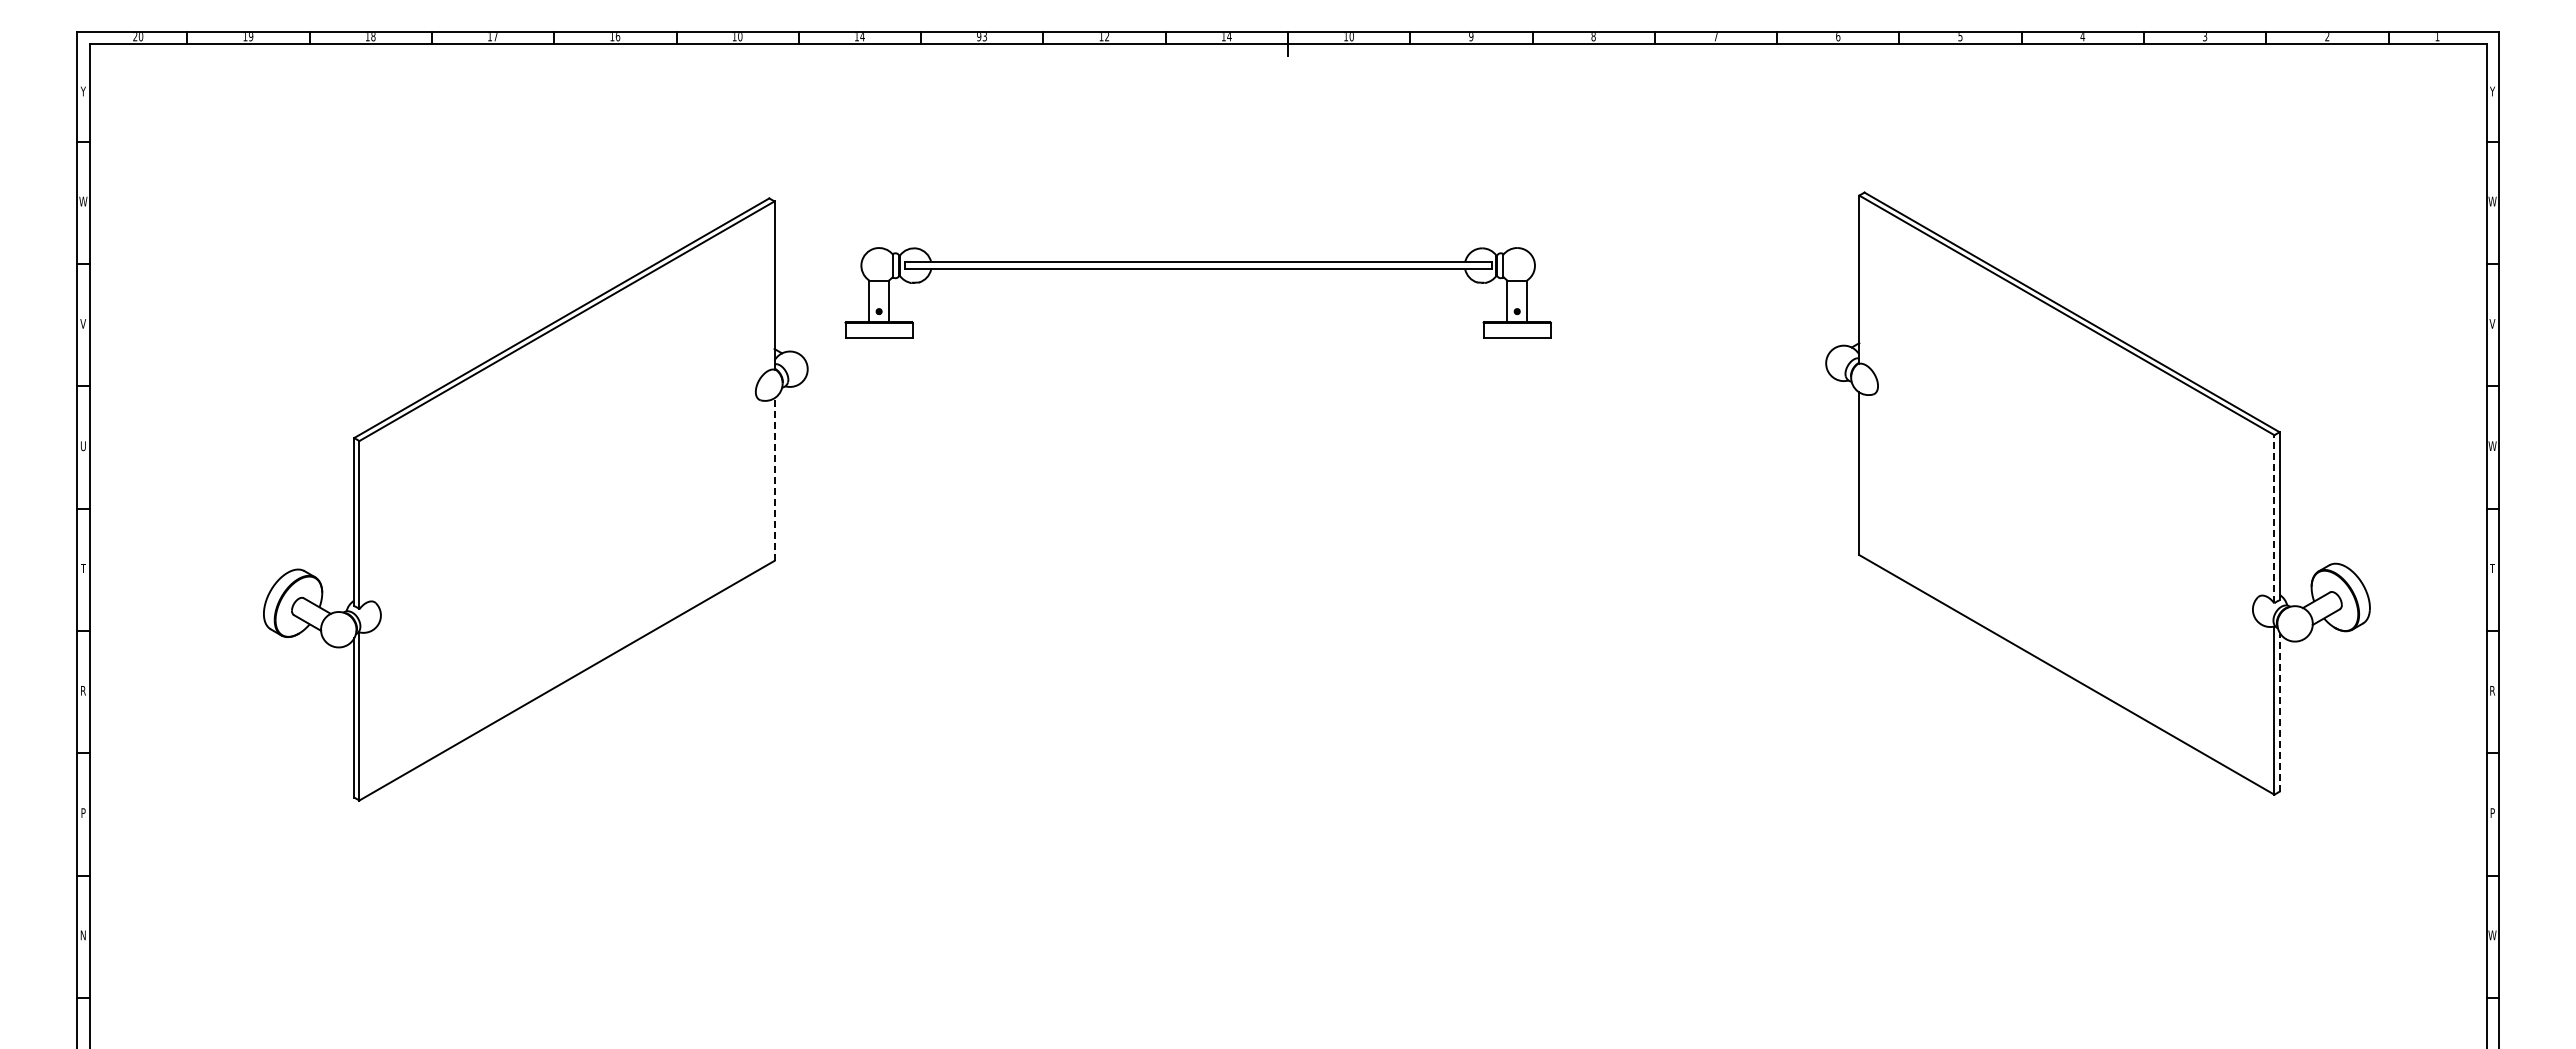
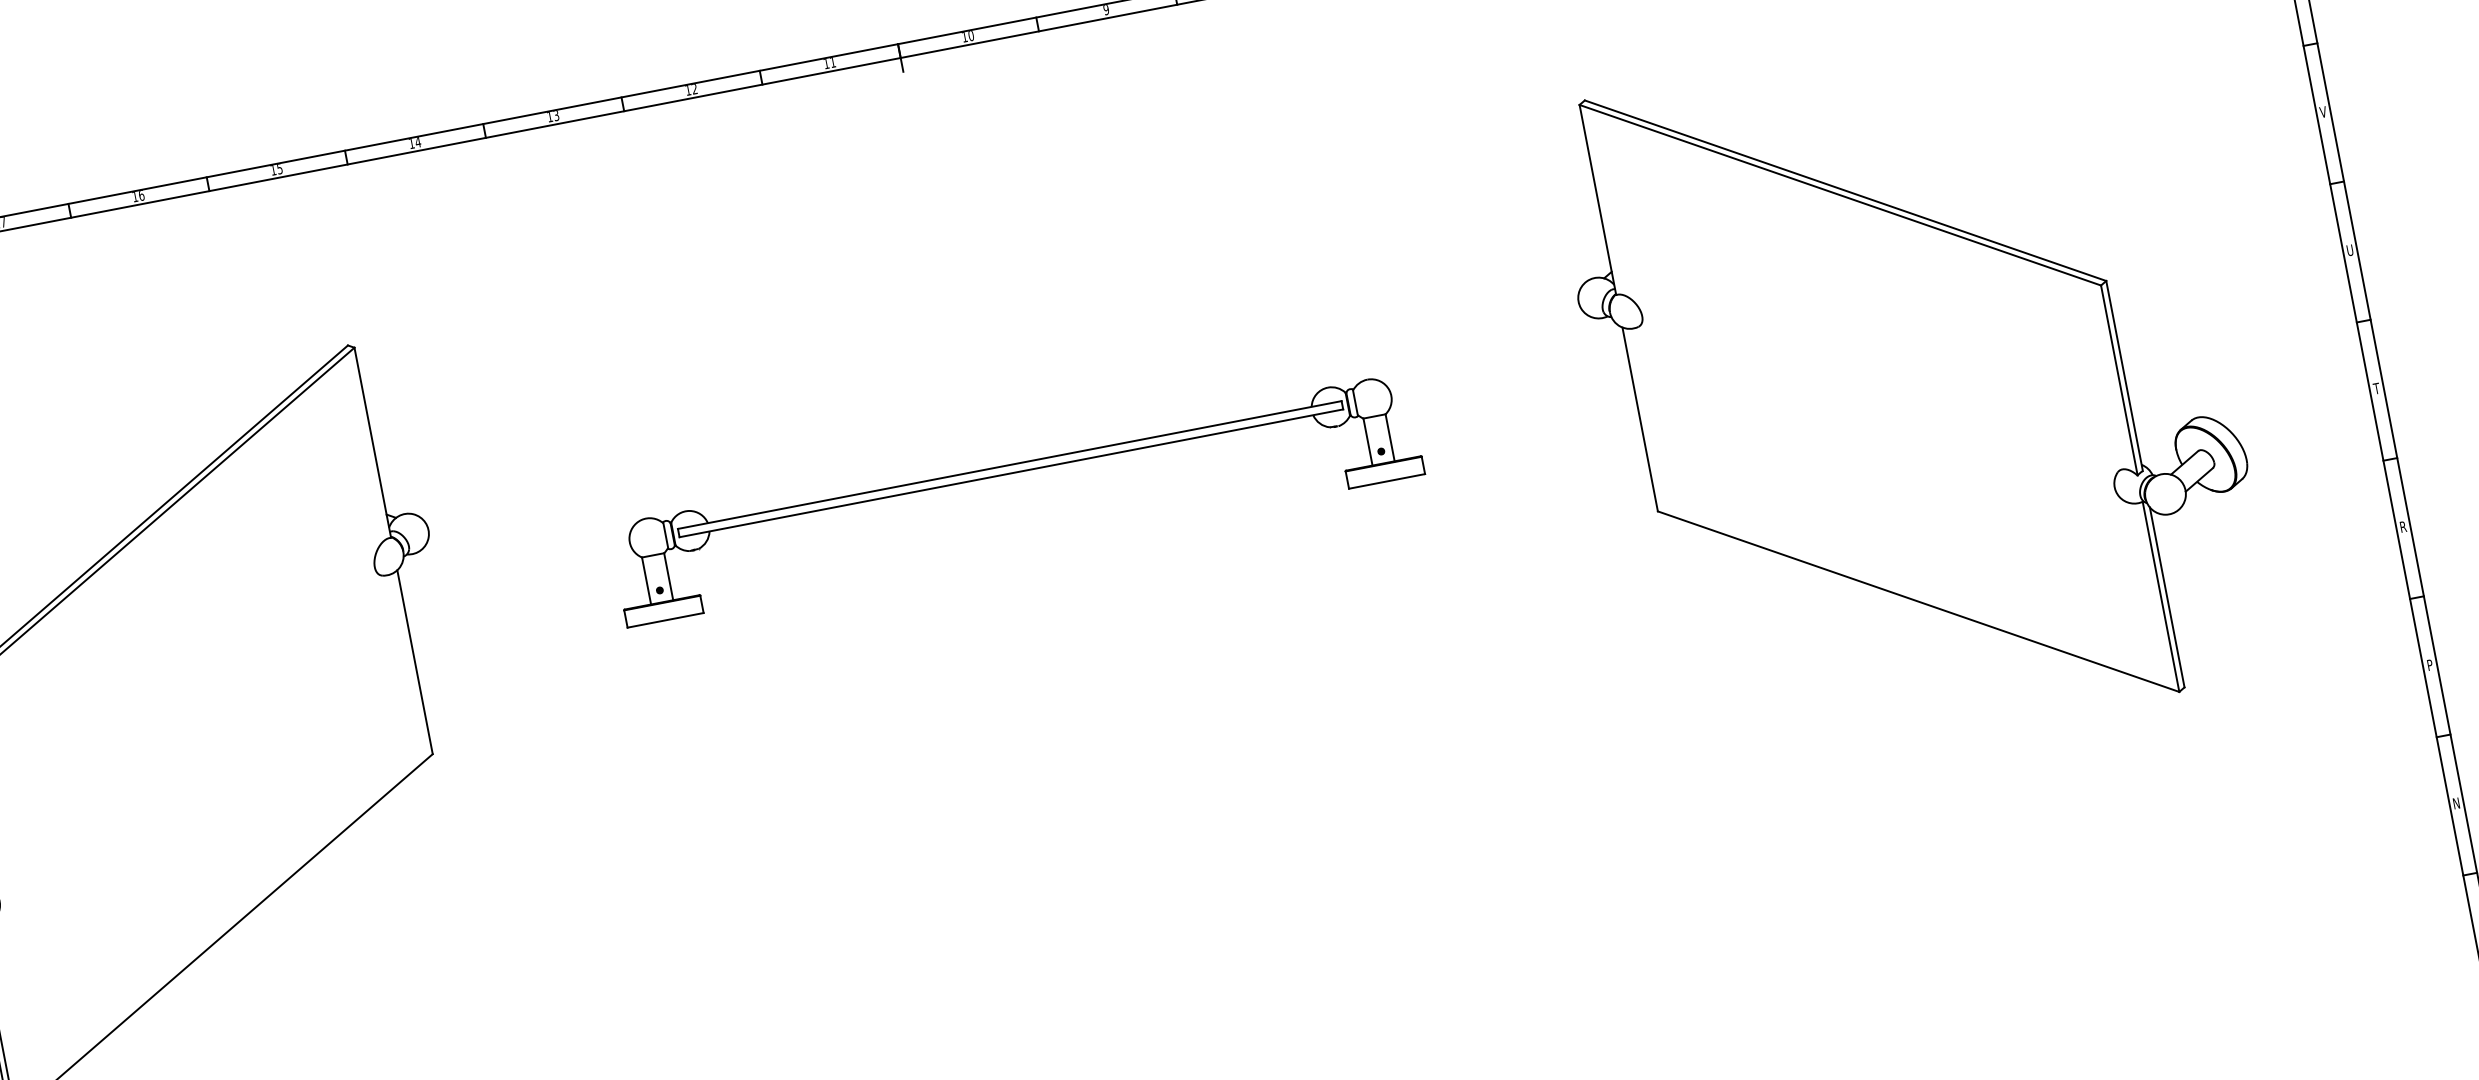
text: (740, 37) -> (280, 169), 10 -> 15
text: (979, 37) -> (550, 117), 93 -> 13
text: (1229, 37) -> (833, 63), 14 -> 11
part: (1197, 269) -> (1010, 473), moved
text: (2492, 446) -> (2350, 250), W -> U
line: (774, 479) -> (414, 662), dashed -> solid
line: (2274, 518) -> (2119, 379), dashed -> solid
line: (2279, 712) -> (2167, 597), dashed -> solid
text: (2492, 934) -> (2456, 802), W -> N

